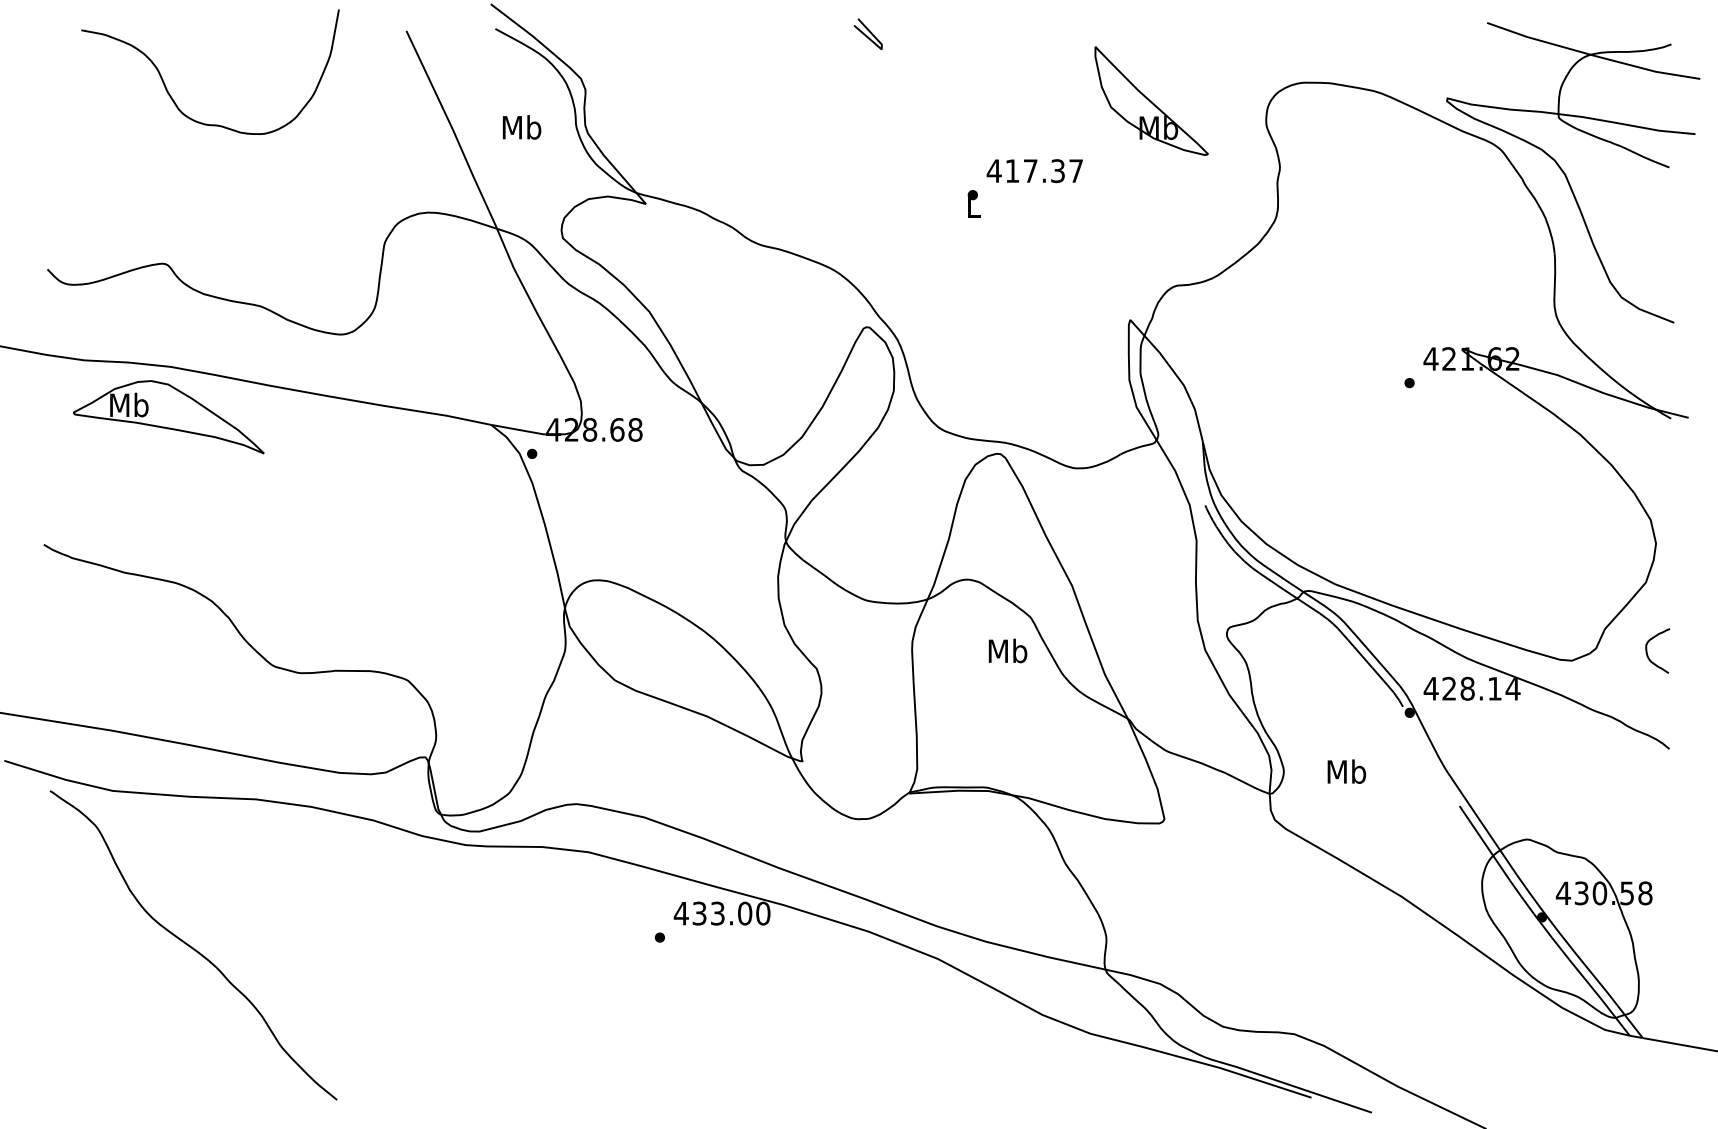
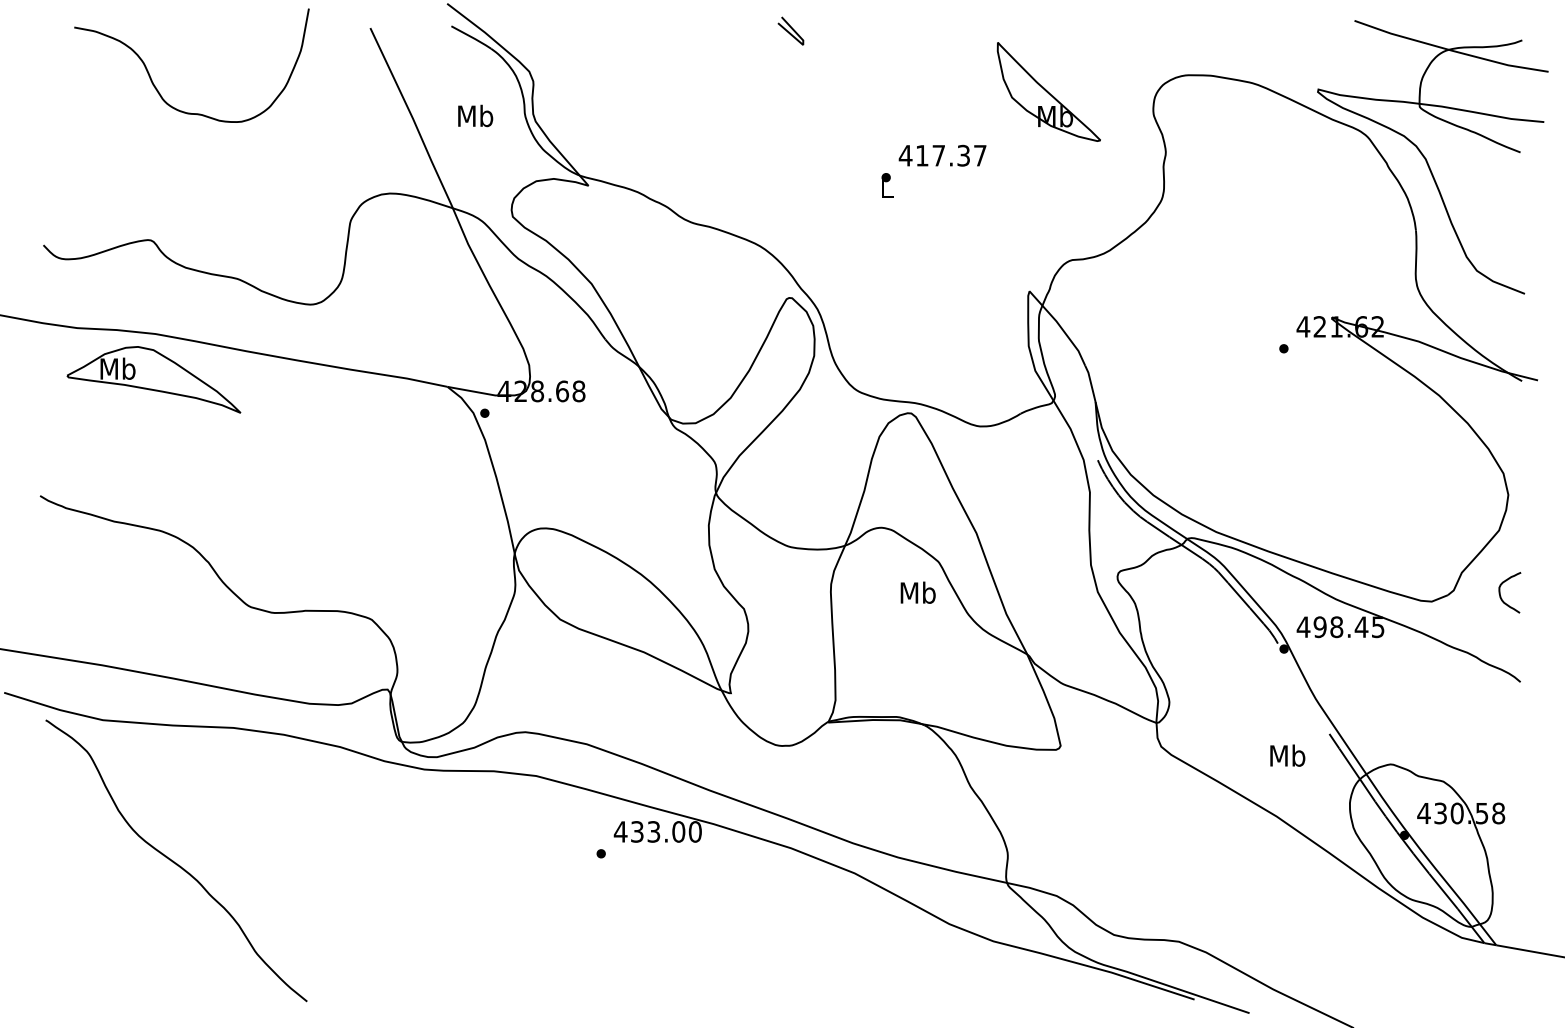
text: (1481, 689) -> (1349, 627), 428.14 -> 498.45
text: (1346, 771) -> (1287, 755), moved

